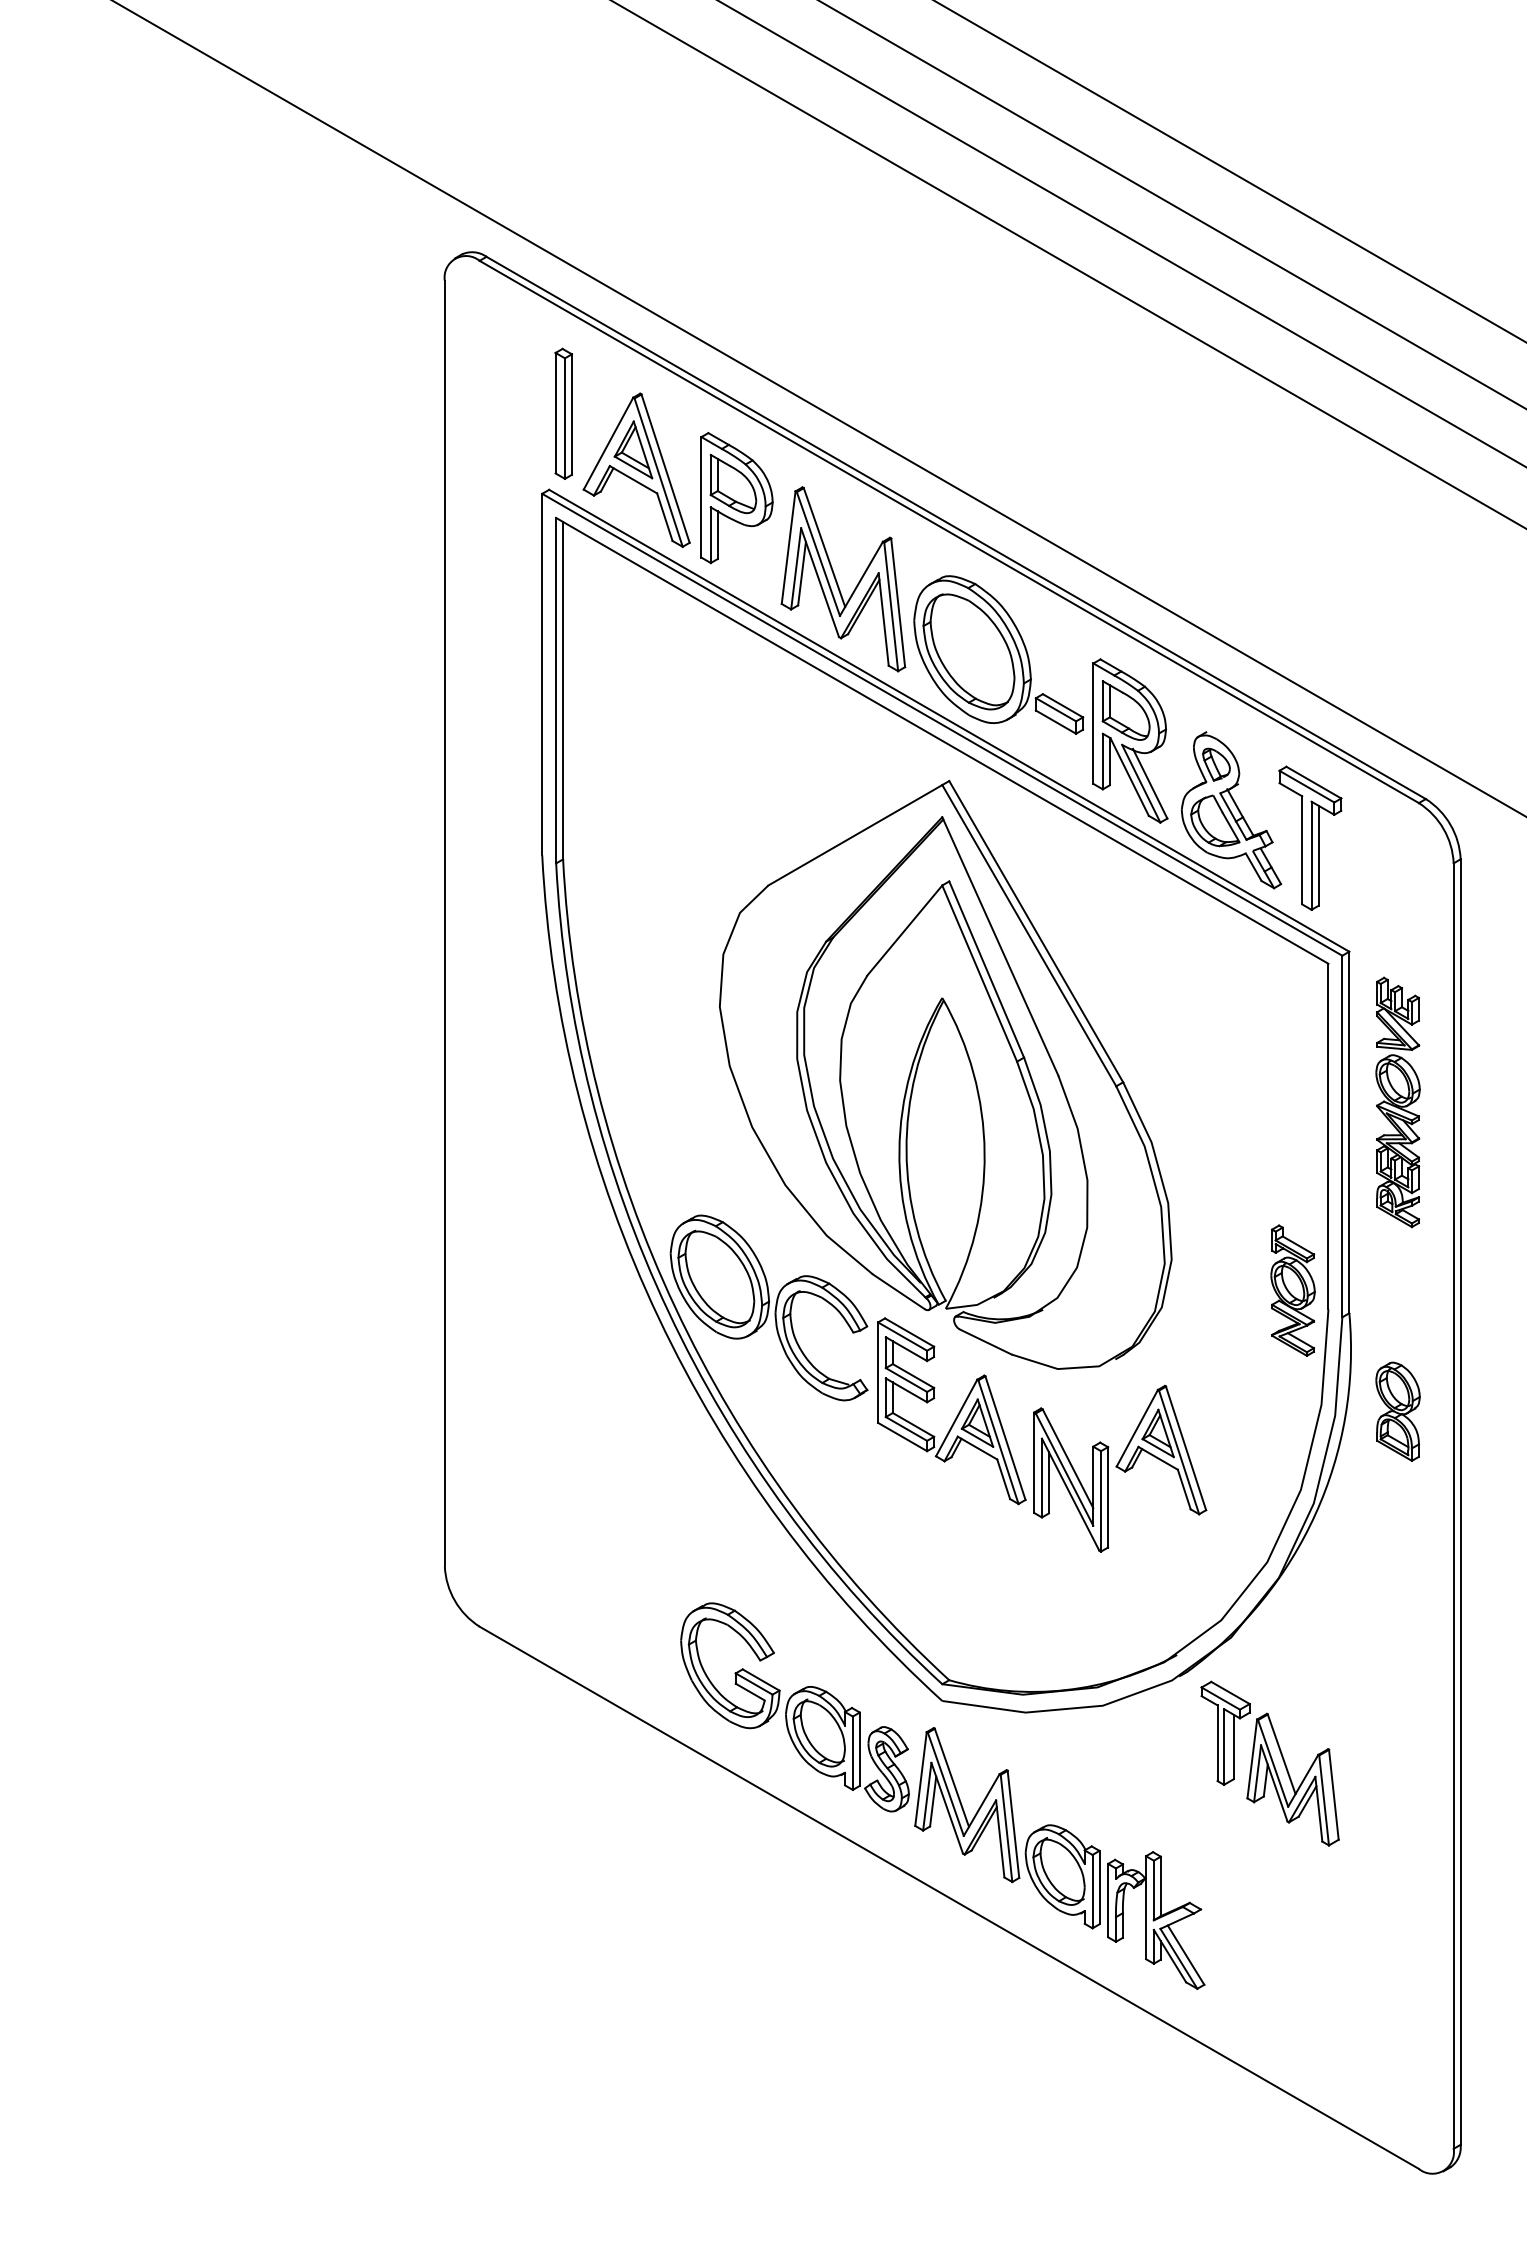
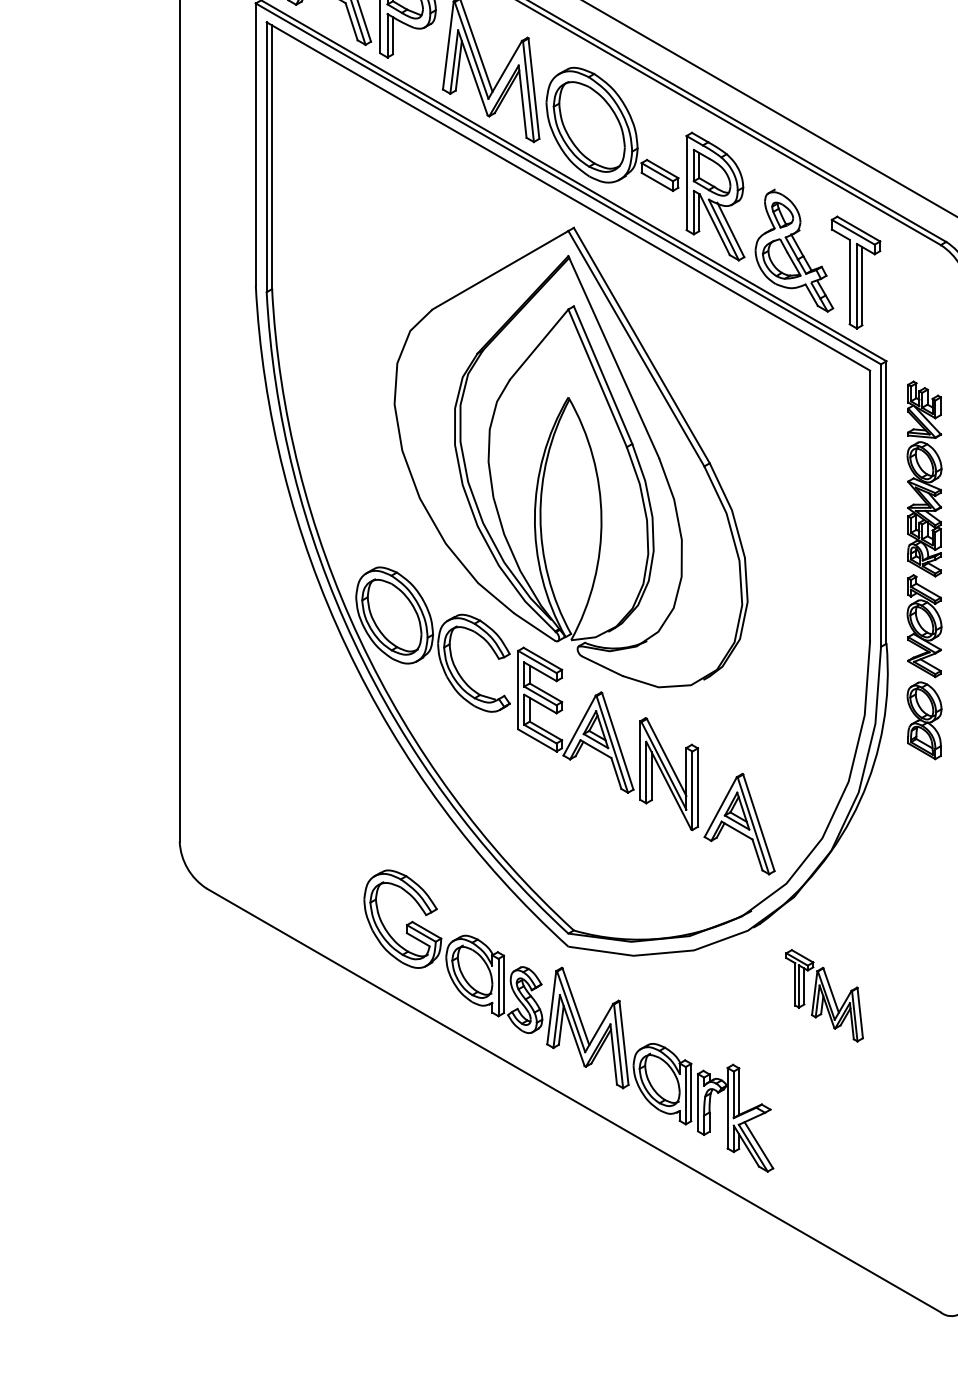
part: (1292, 1290) -> (924, 625), moved
part: (1161, 1449) -> (739, 823), moved
part: (1270, 1763) -> (824, 995), size x0.71

